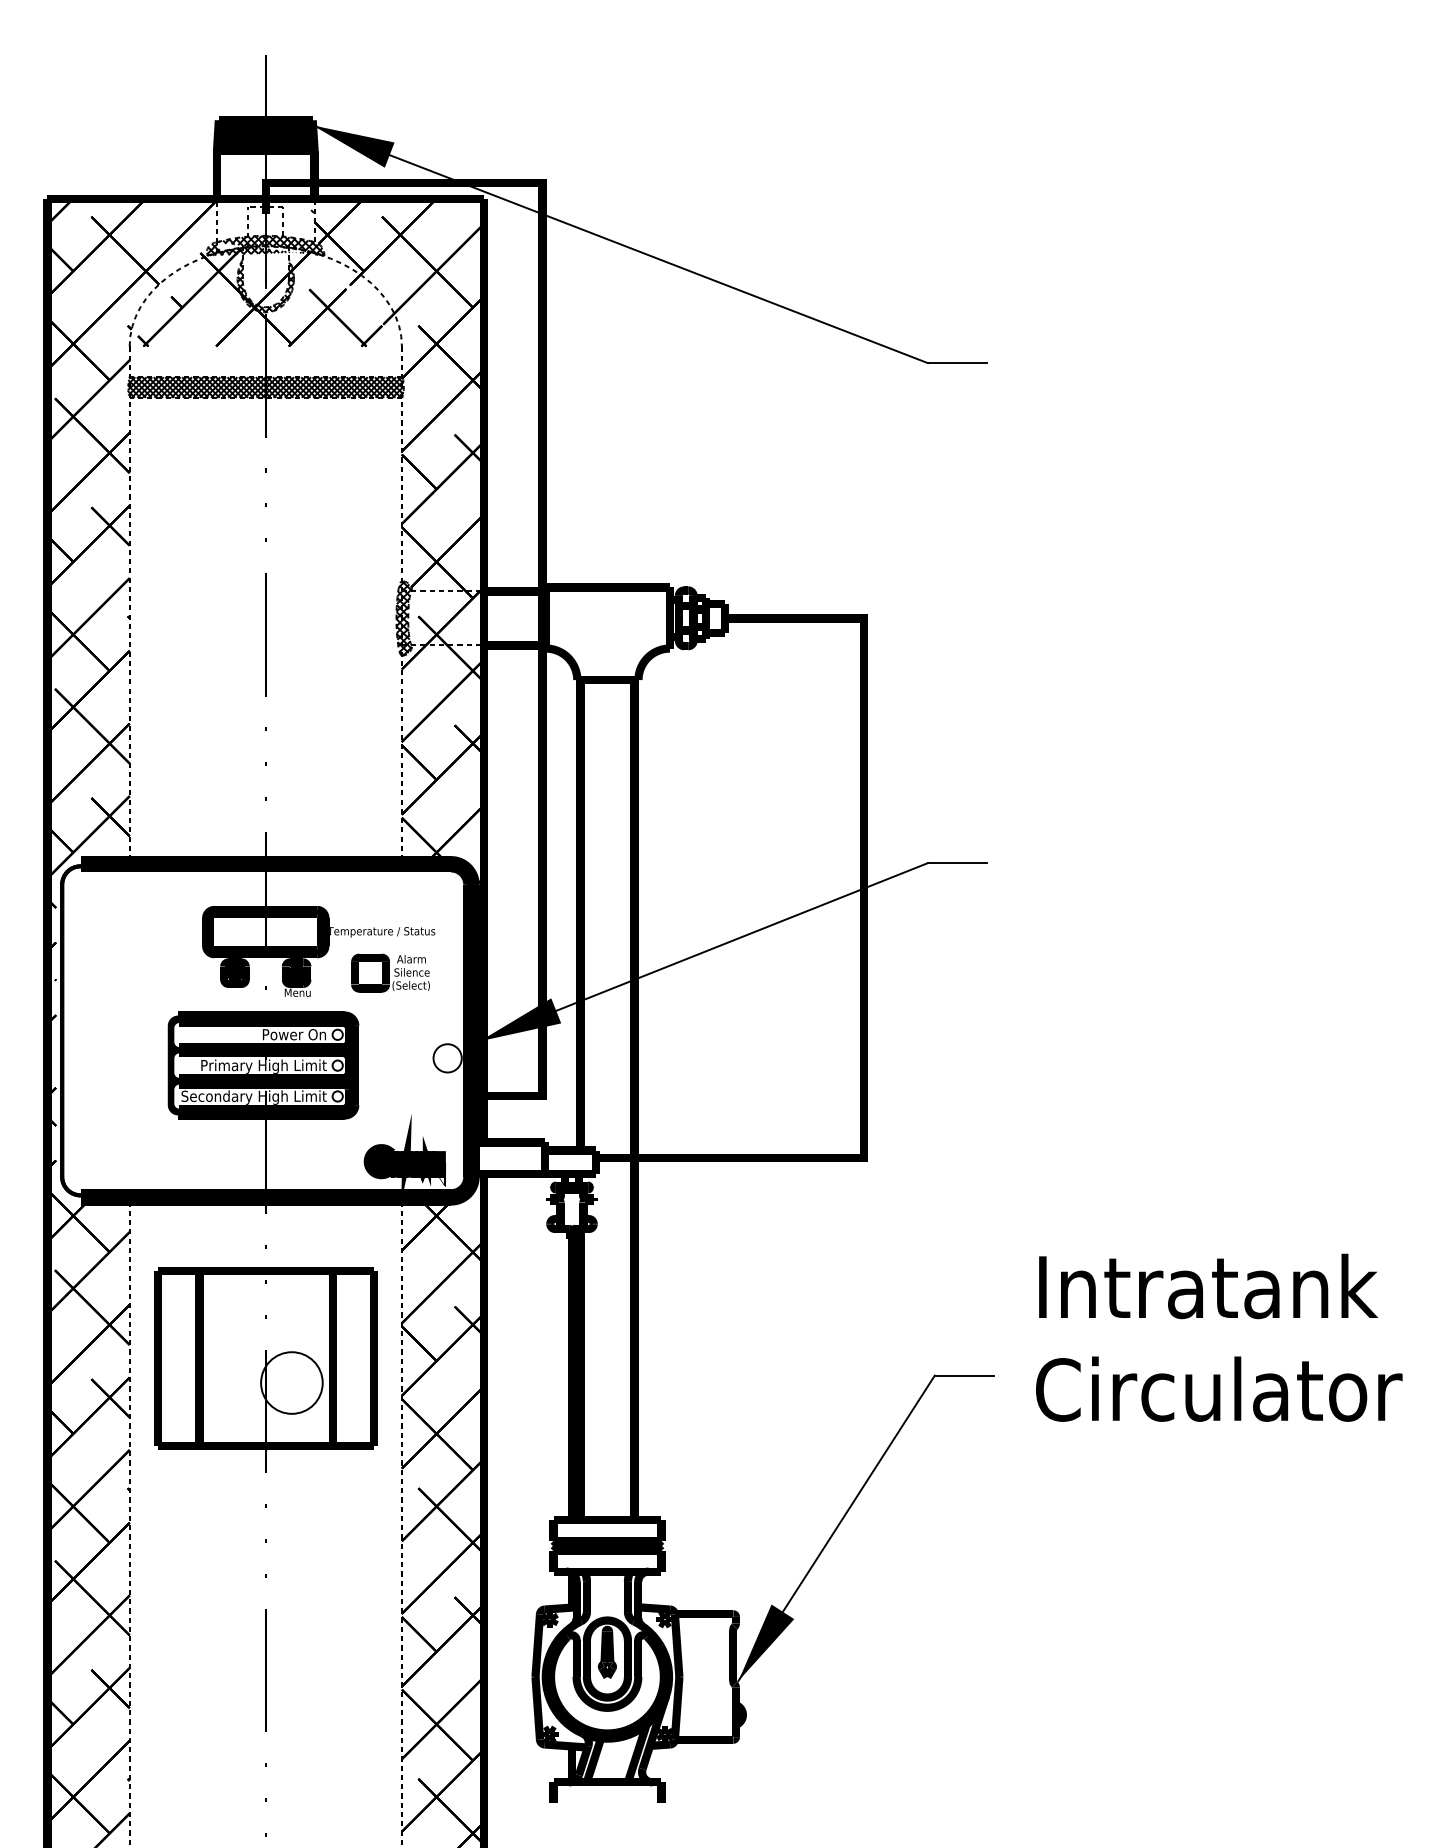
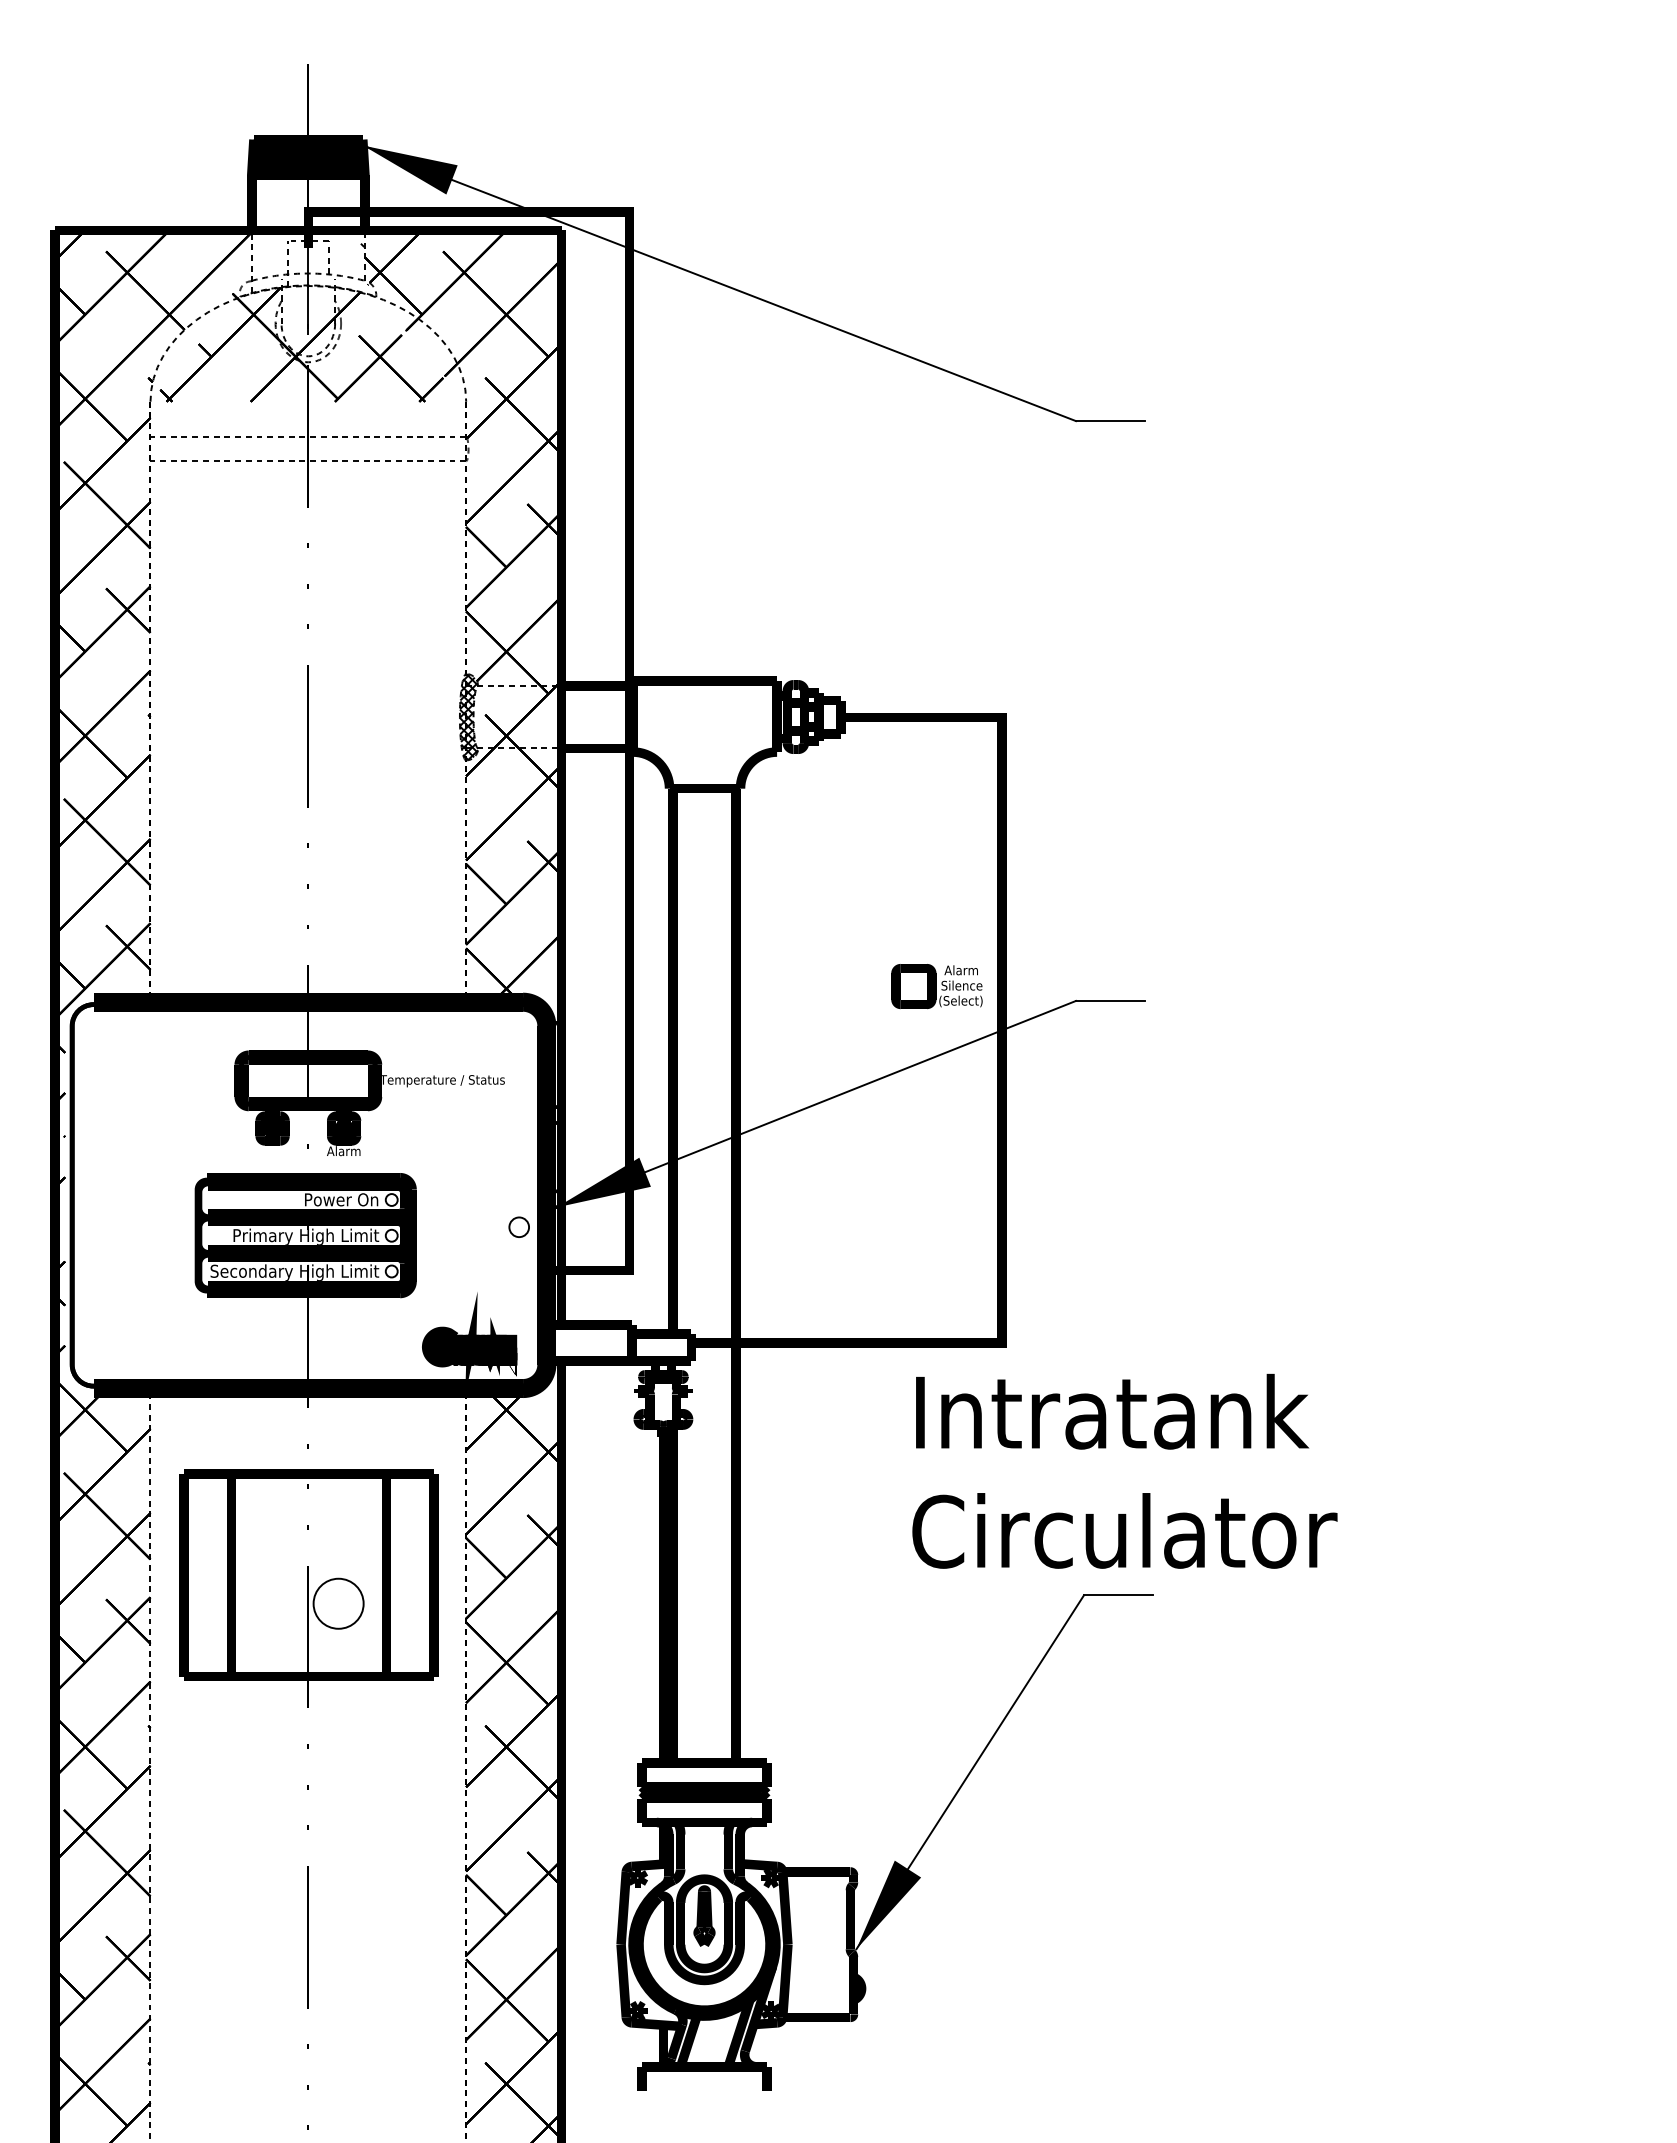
hatch: (265, 245) -> (307, 284), removed
hatch: (265, 285) -> (308, 331), removed
hatch: (265, 387) -> (308, 449), removed
text: (390, 973) -> (936, 986), moved
text: (296, 992) -> (343, 1151), Menu -> Alarm
circle: (447, 1057) -> (518, 1226), size x0.6
text: (1218, 1337) -> (1124, 1470), moved
circle: (291, 1382) -> (338, 1603), size x0.7

